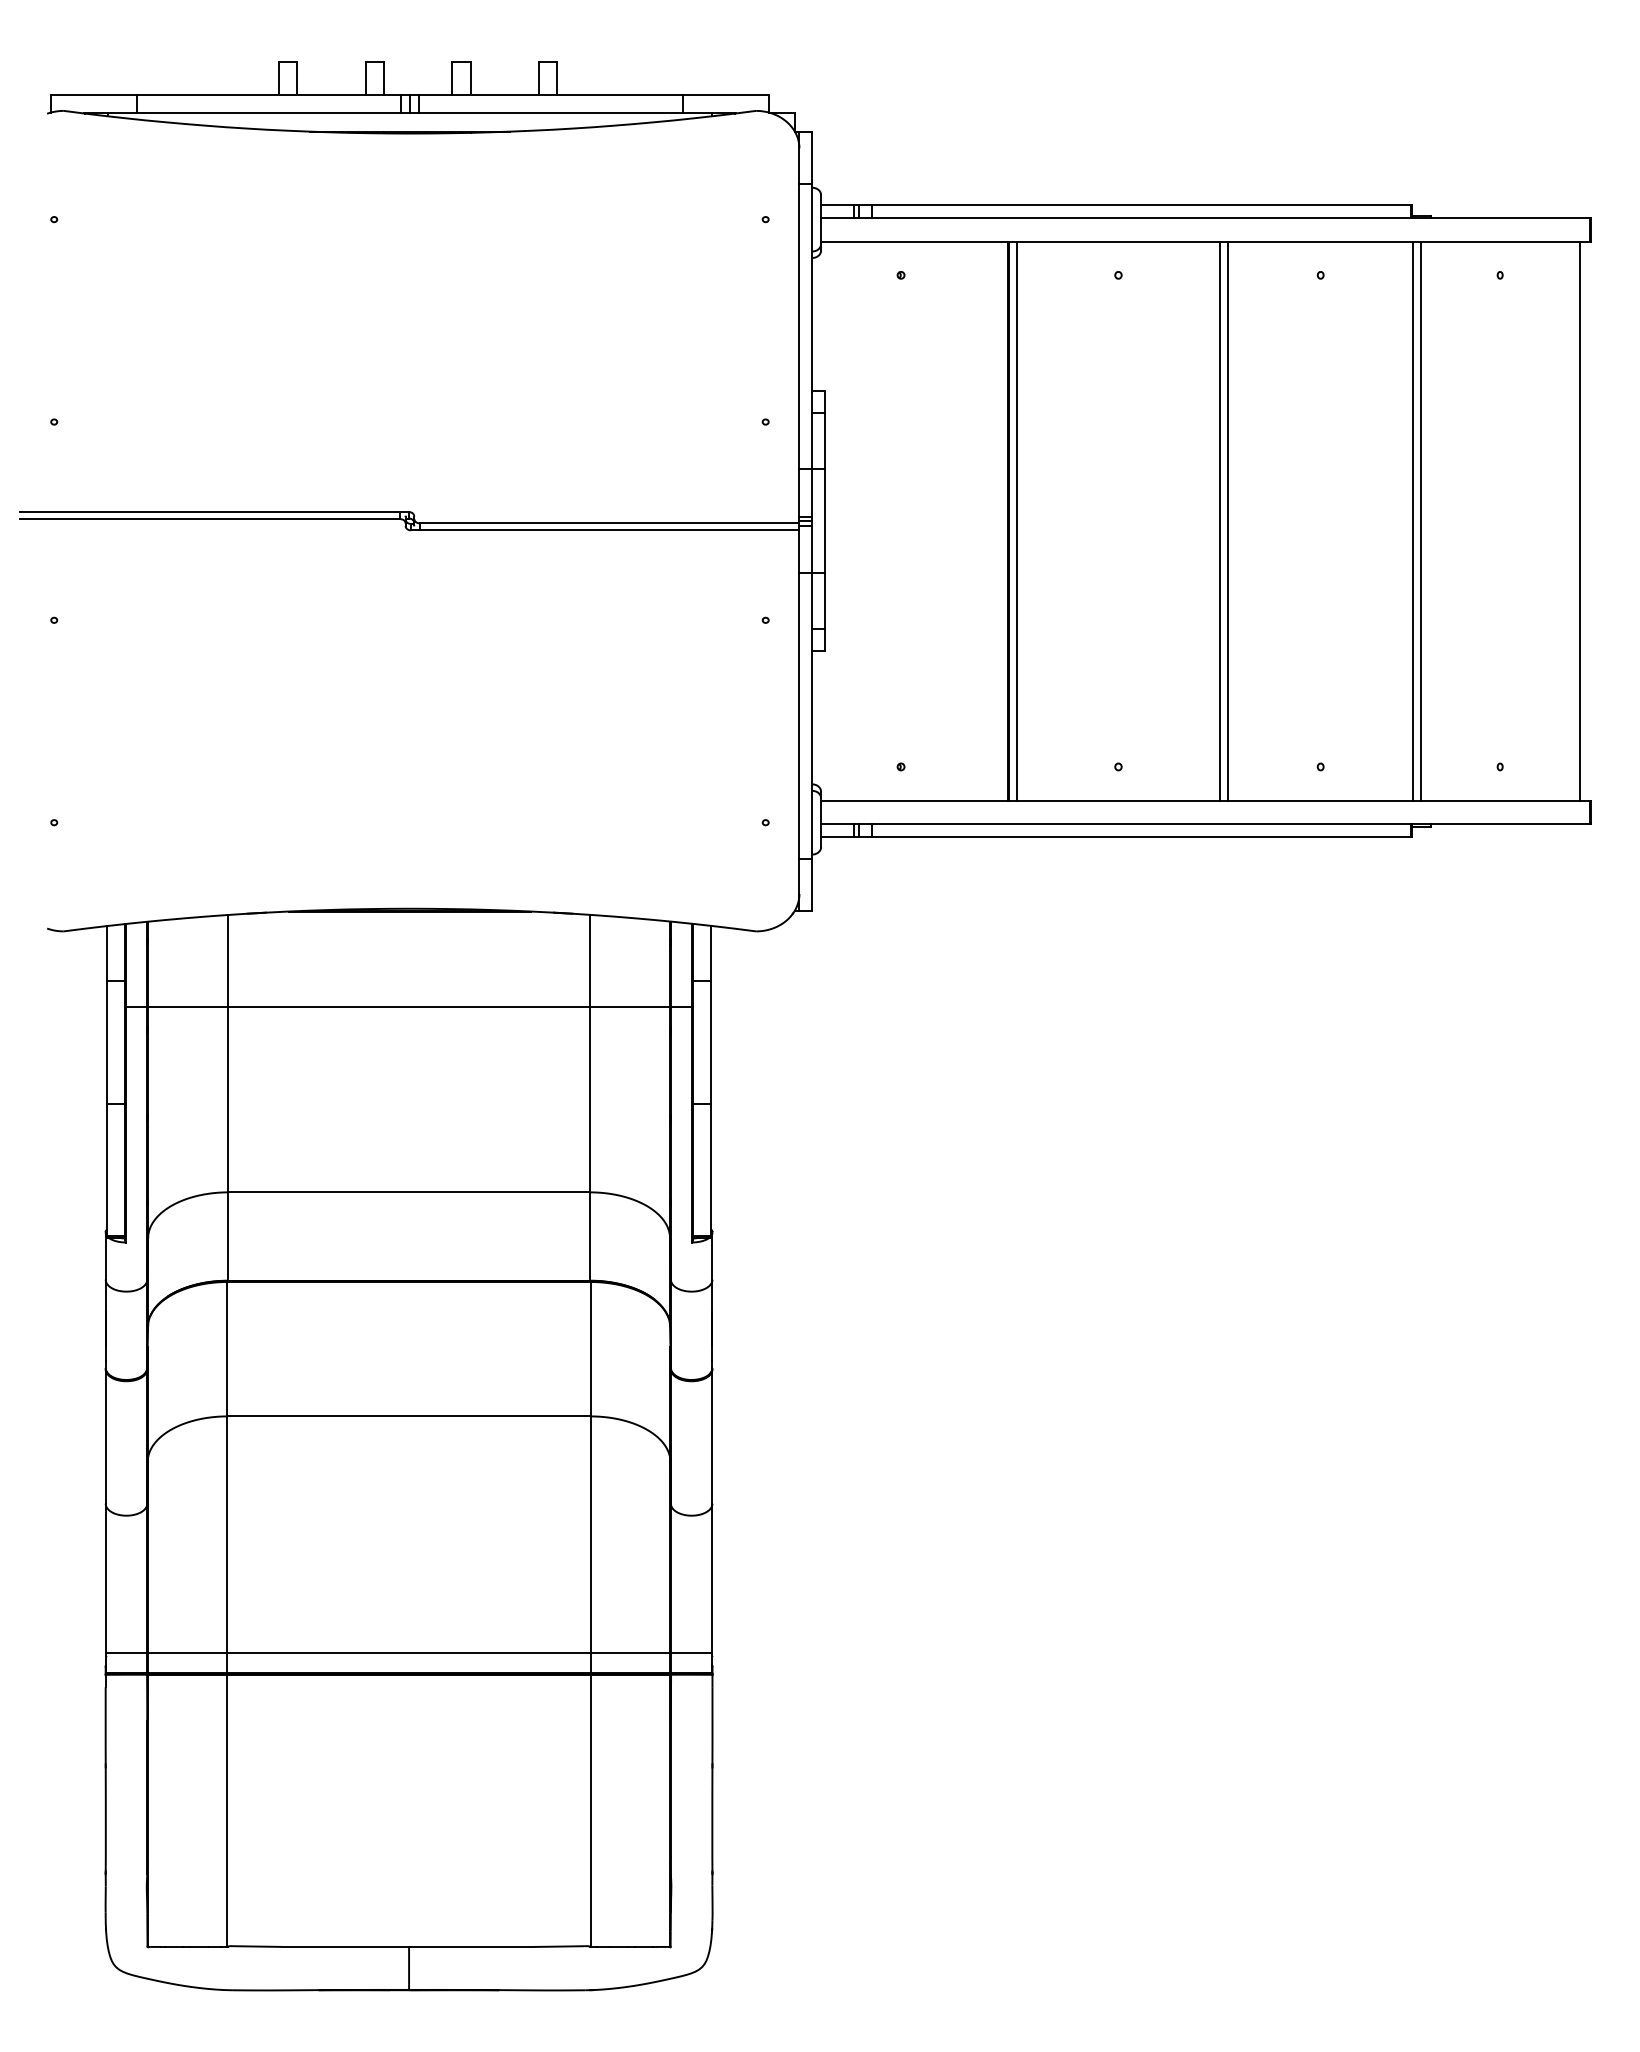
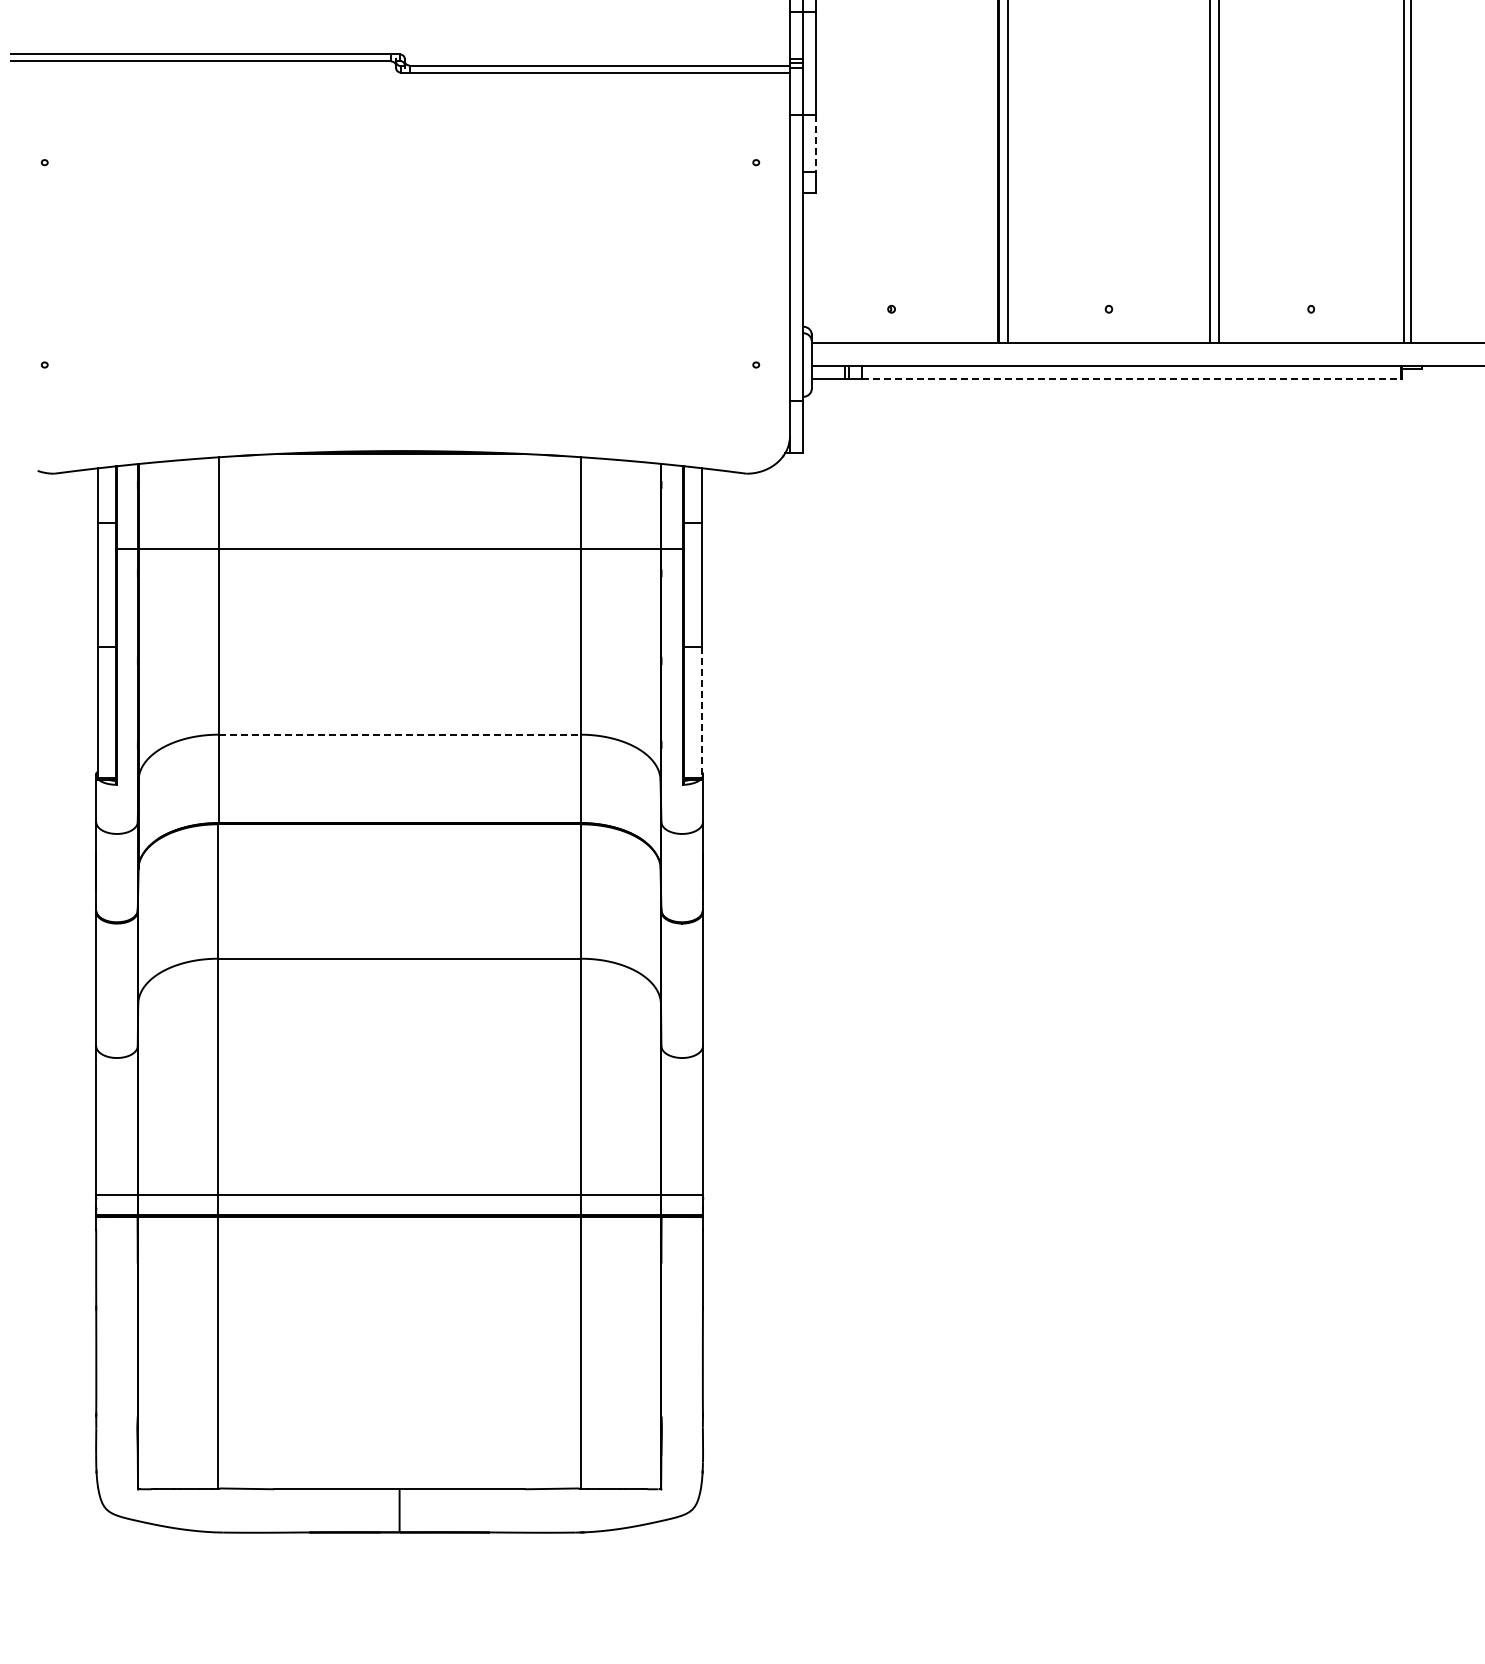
line: (825, 601) -> (816, 143), solid -> dashed
line: (1141, 837) -> (1132, 379), solid -> dashed
line: (711, 1170) -> (702, 712), solid -> dashed
line: (409, 1192) -> (400, 734), solid -> dashed

